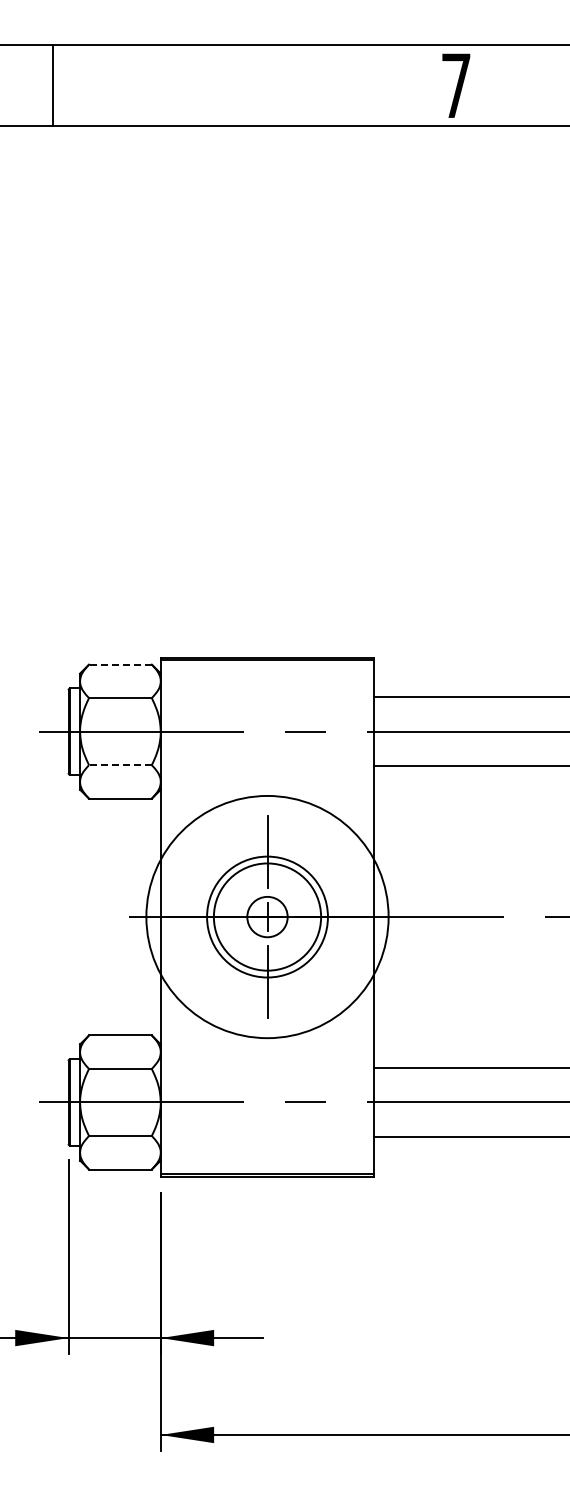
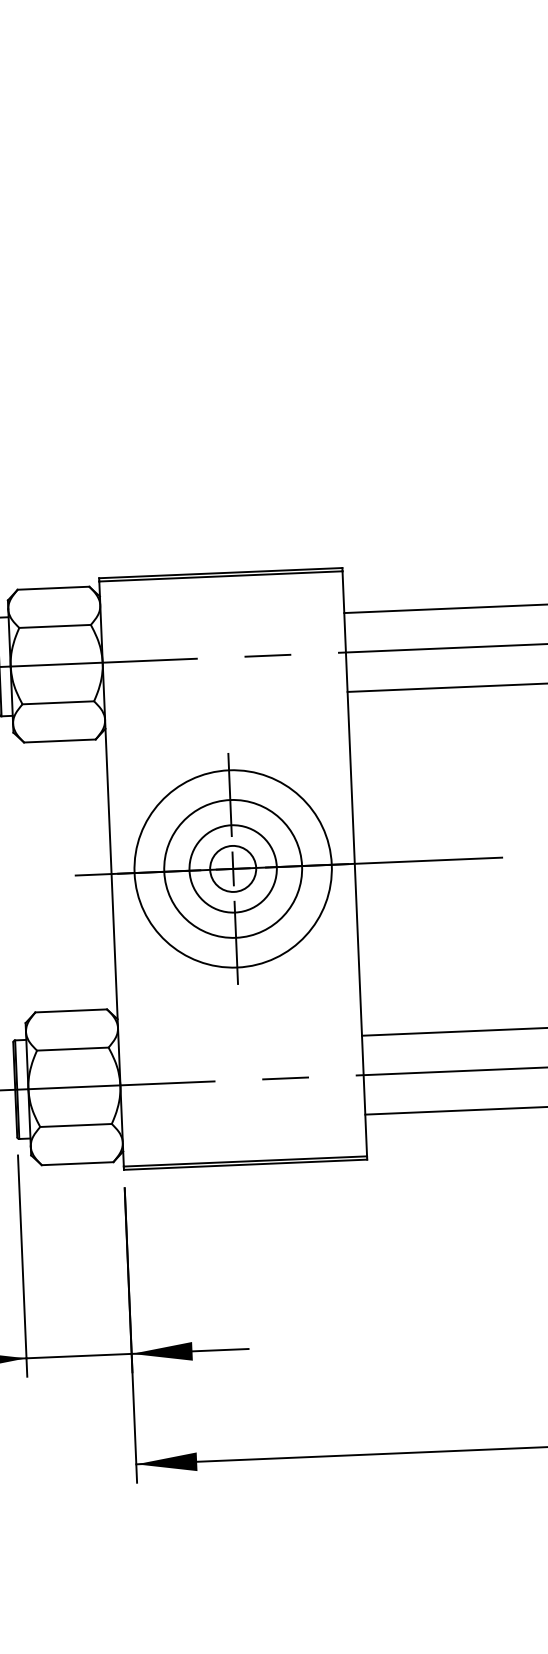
line: (119, 664) -> (52, 588), dashed -> solid
line: (119, 765) -> (57, 703), dashed -> solid
circle: (267, 916) -> (233, 868), size x0.71
circle: (267, 916) -> (233, 868), size x0.71

